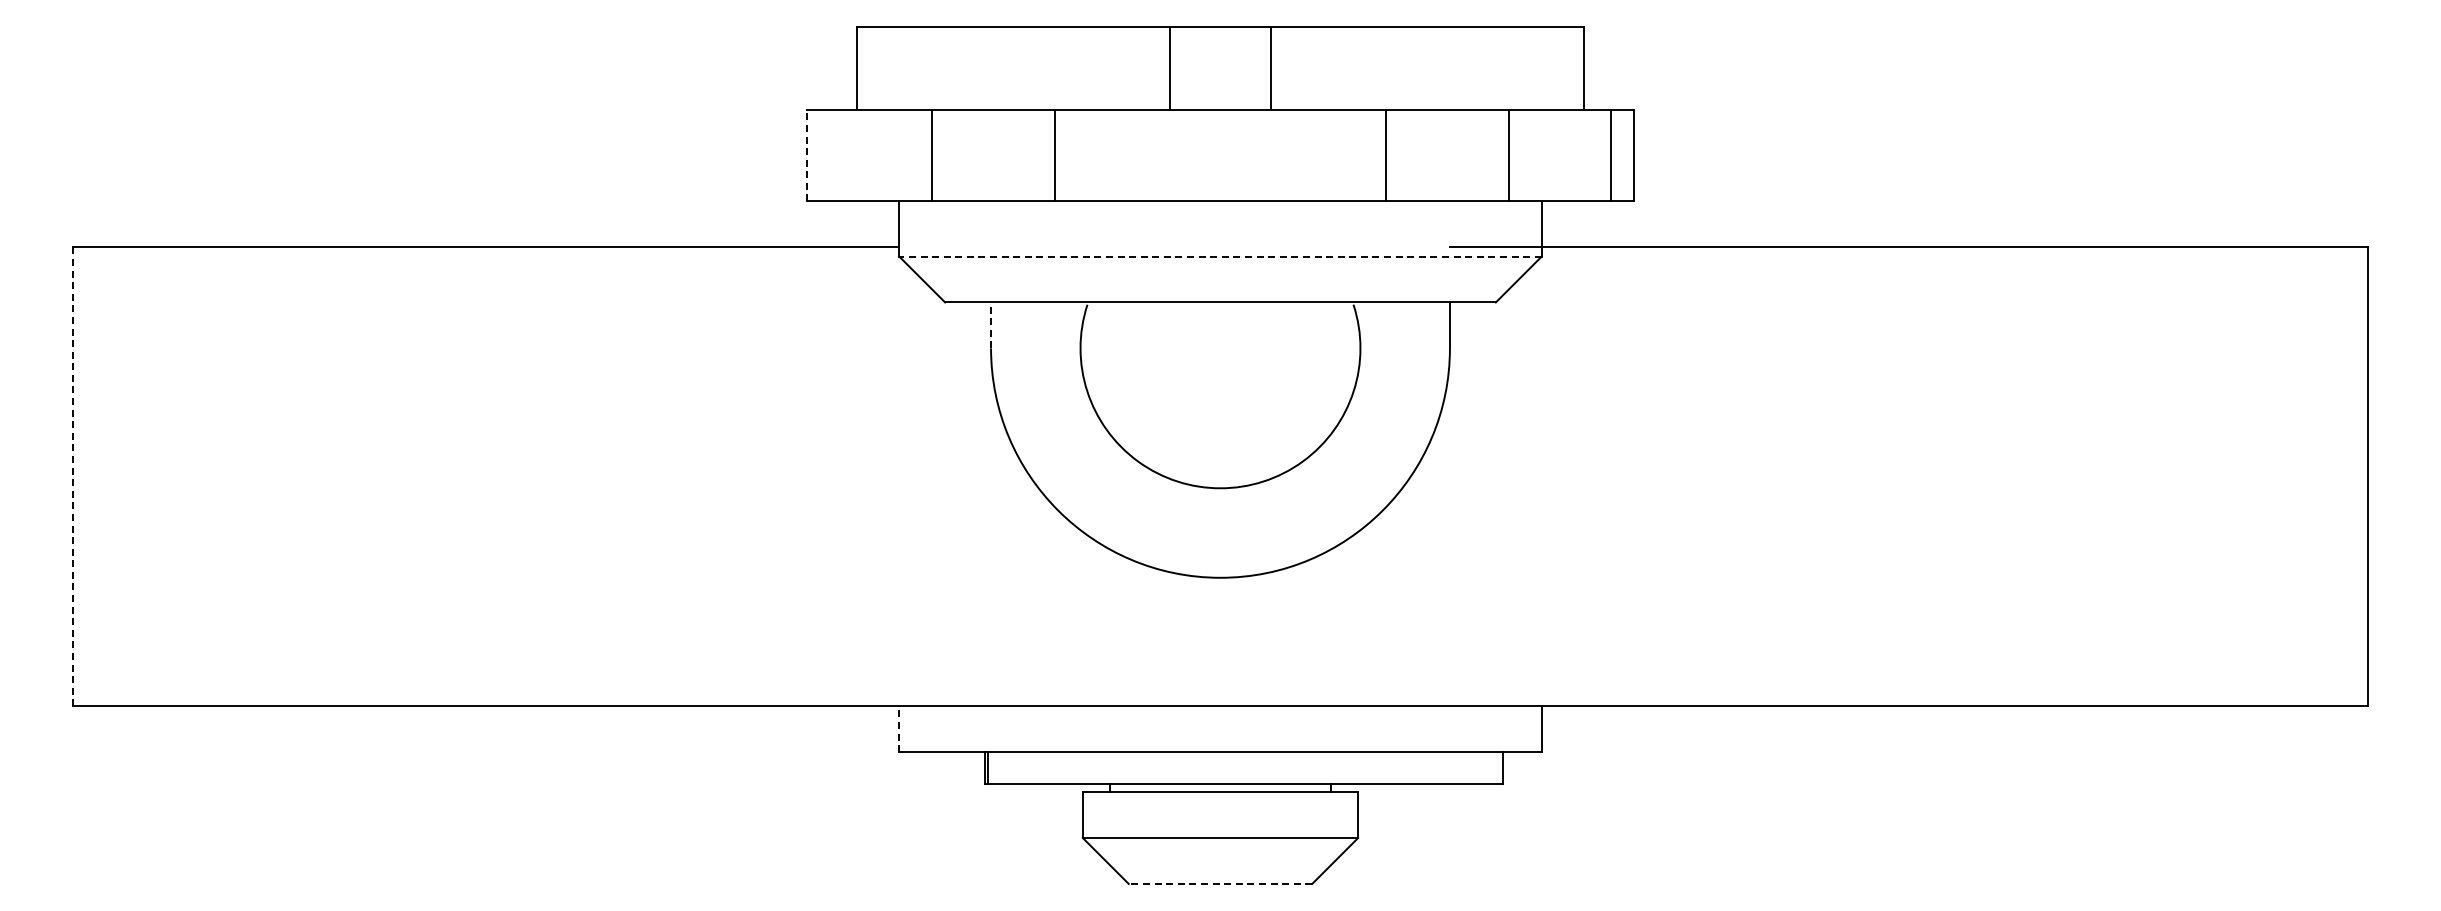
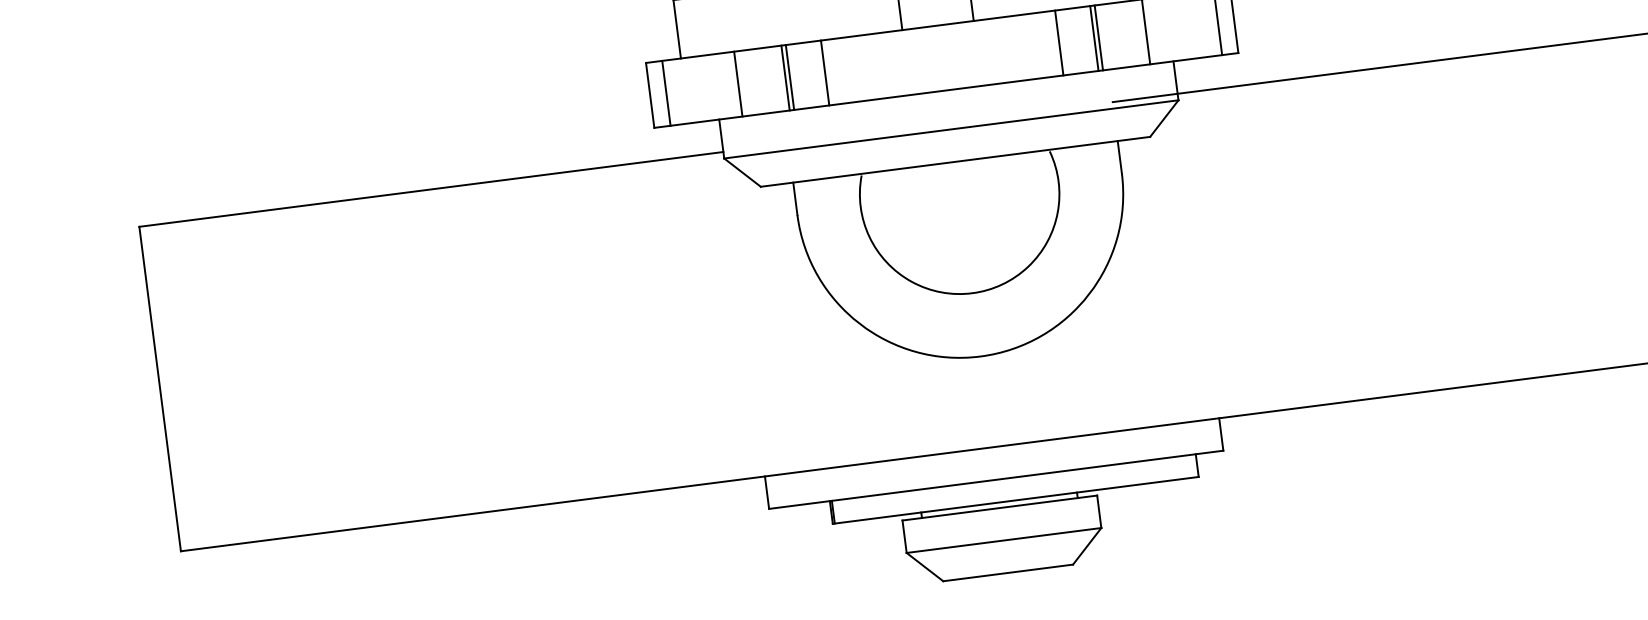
line: (807, 155) -> (650, 95), dashed -> solid
line: (830, 155) -> (666, 93), added
line: (998, 155) -> (785, 78), added
line: (1005, 155) -> (790, 77), added
line: (1435, 155) -> (1094, 38), added
line: (1442, 155) -> (1099, 37), added
line: (1220, 256) -> (951, 129), dashed -> solid
line: (991, 325) -> (795, 198), dashed -> solid
line: (73, 477) -> (160, 389), dashed -> solid
line: (899, 729) -> (767, 492), dashed -> solid
line: (1220, 883) -> (1008, 572), dashed -> solid

